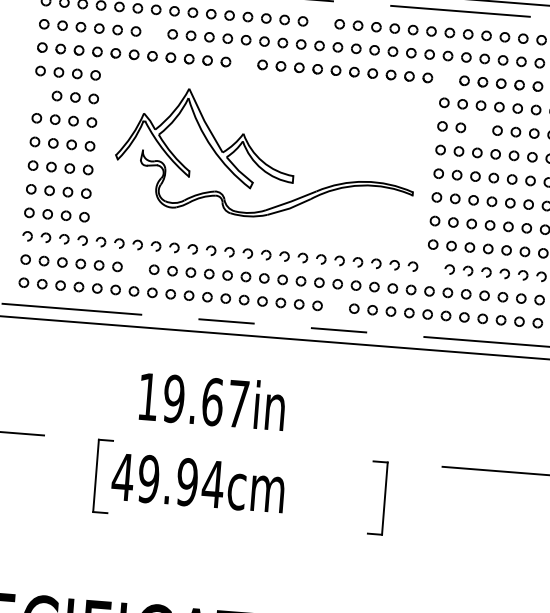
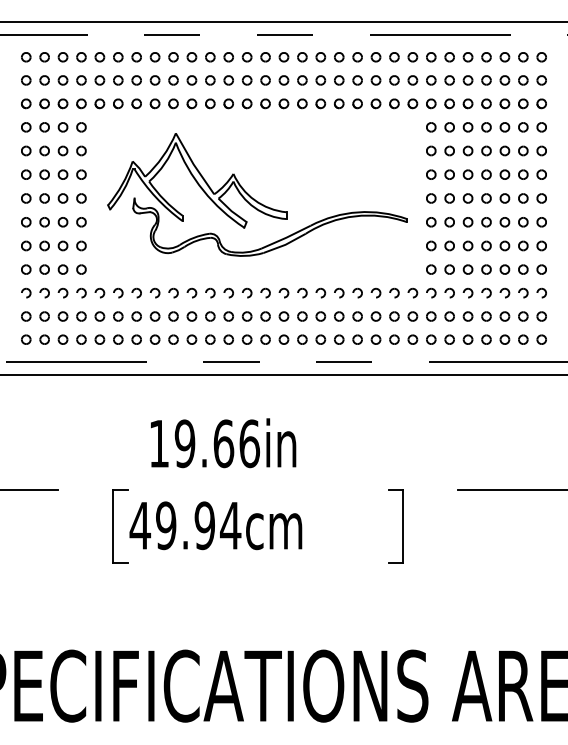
part: (321, 23) -> (302, 57), added
part: (154, 32) -> (136, 80), added
part: (244, 63) -> (228, 103), added
part: (446, 79) -> (431, 103), added
part: (39, 94) -> (26, 150), added
part: (478, 128) -> (467, 150), added
part: (431, 267) -> (431, 292), added
part: (135, 268) -> (136, 316), added
part: (336, 307) -> (339, 339), added
text: (238, 403) -> (249, 443), 19.67in -> 19.66in

